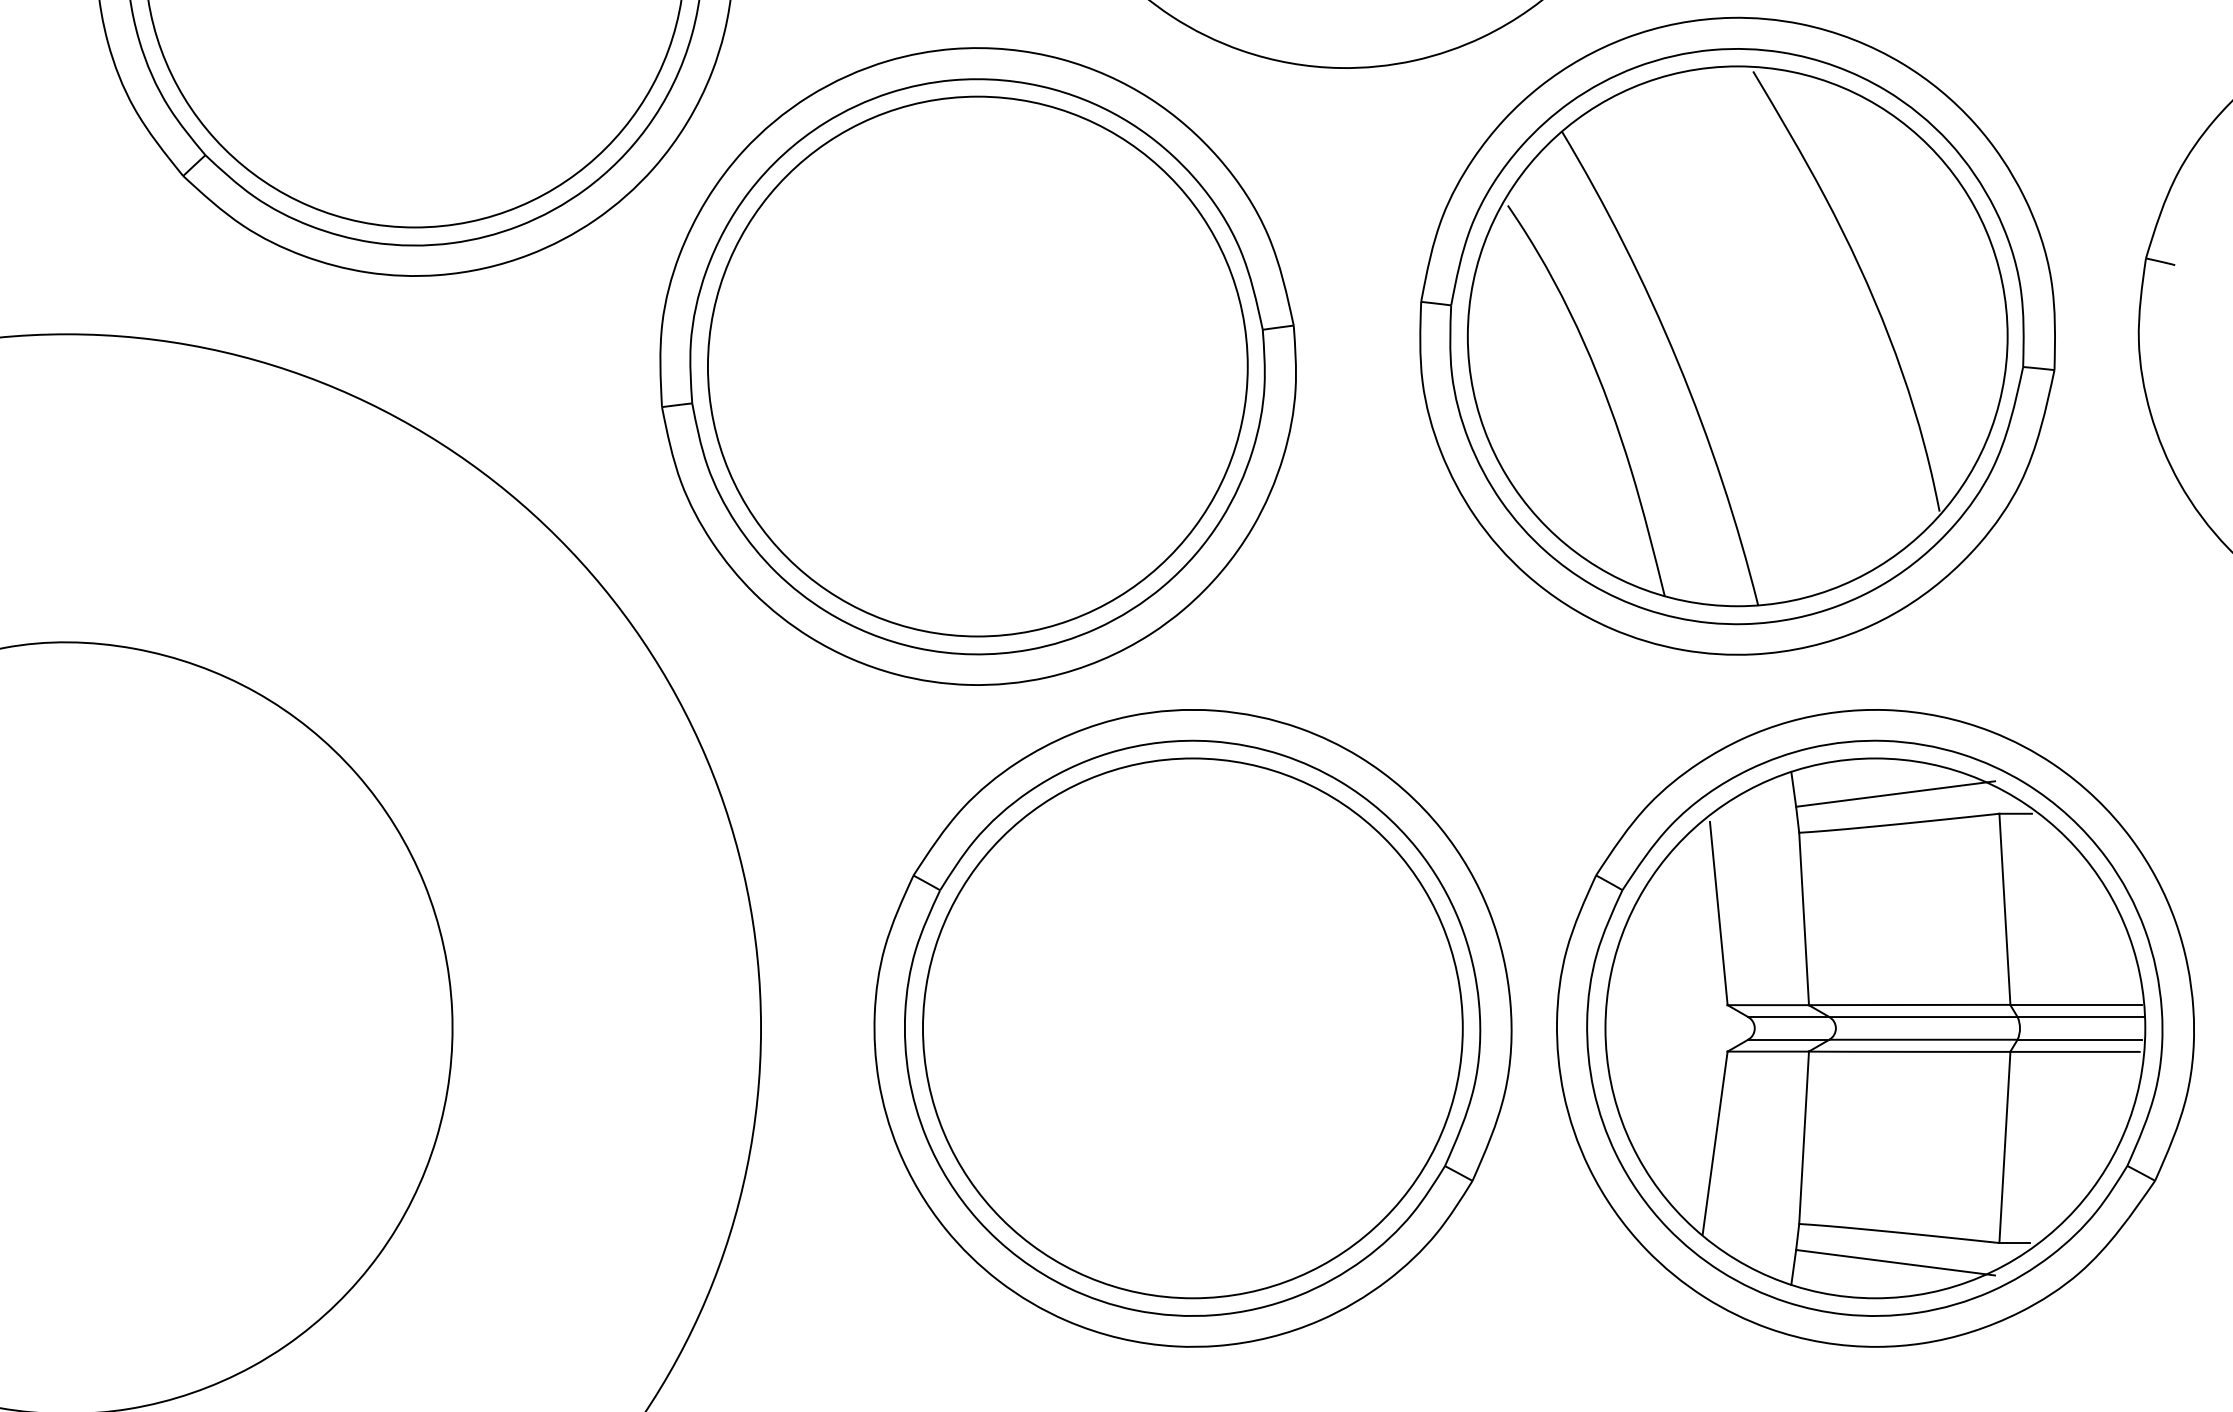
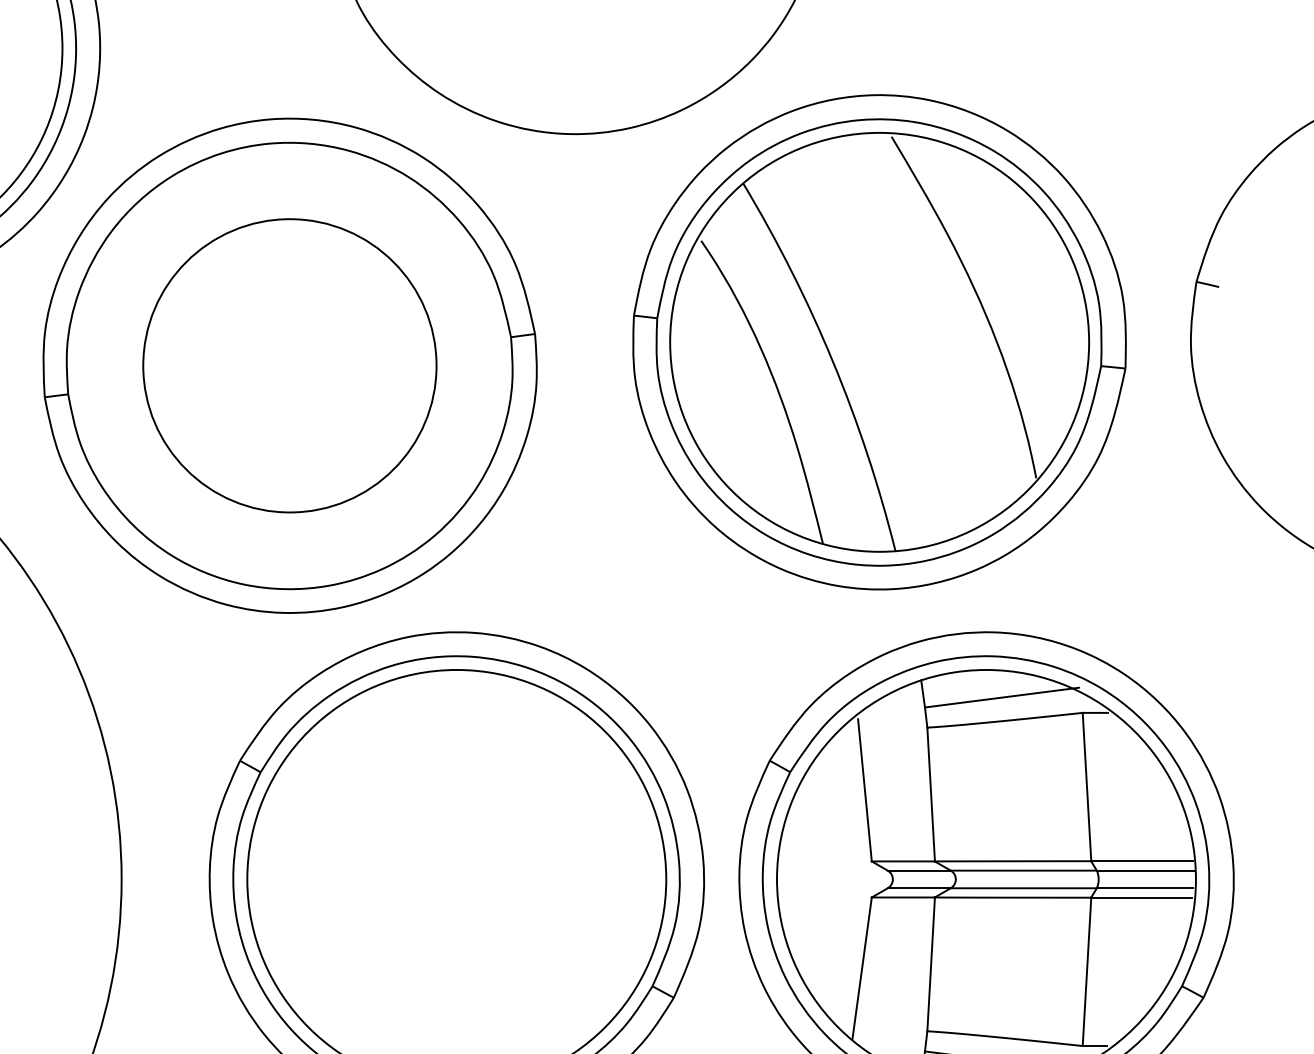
circle: (977, 366) -> (289, 365), size x0.7

